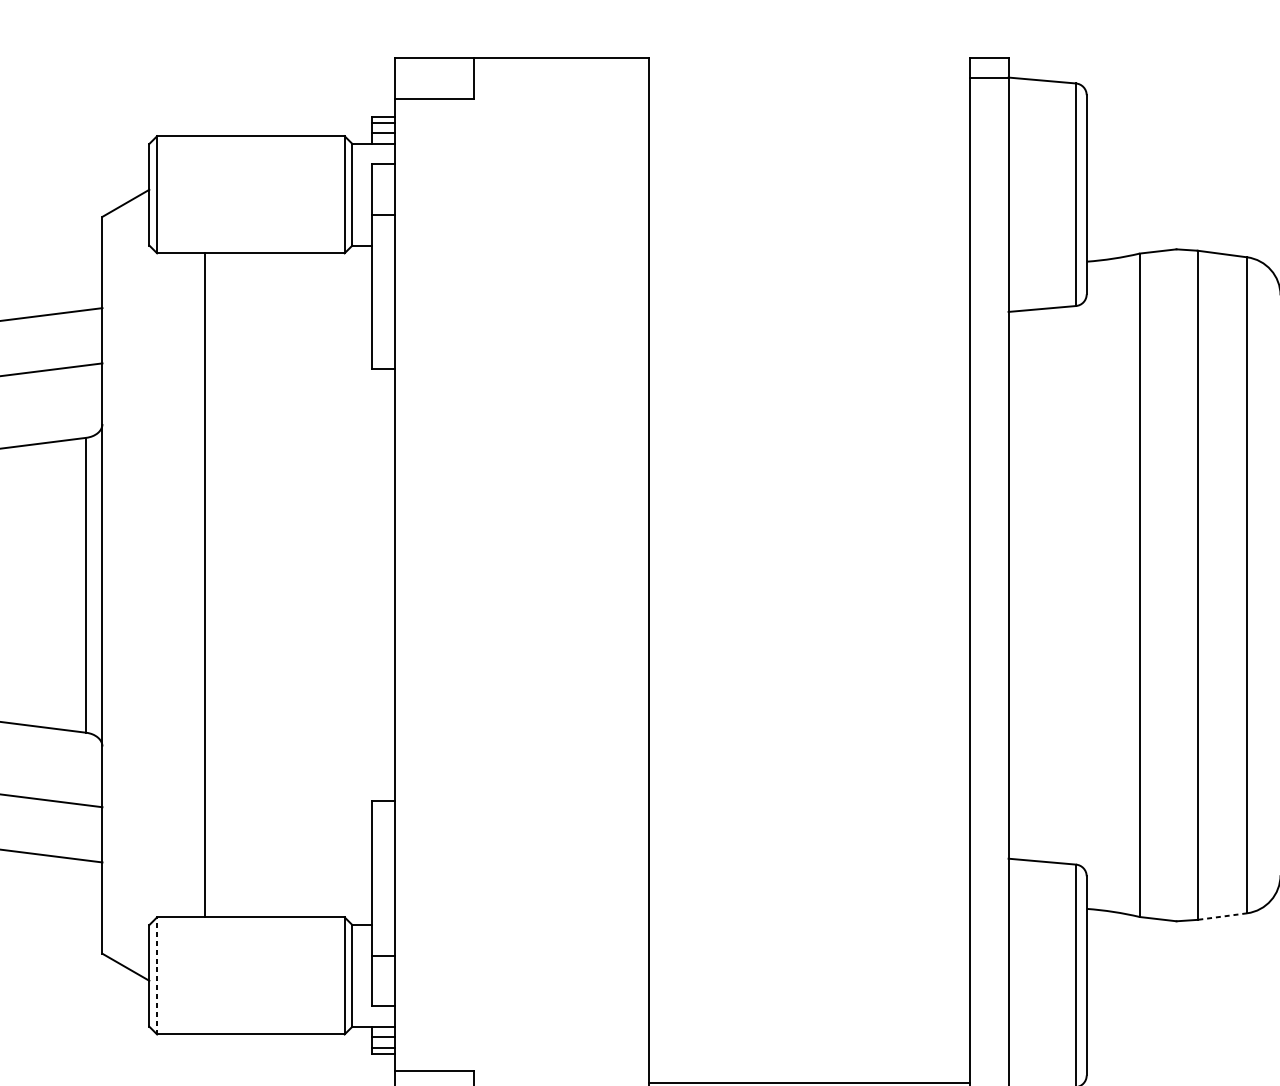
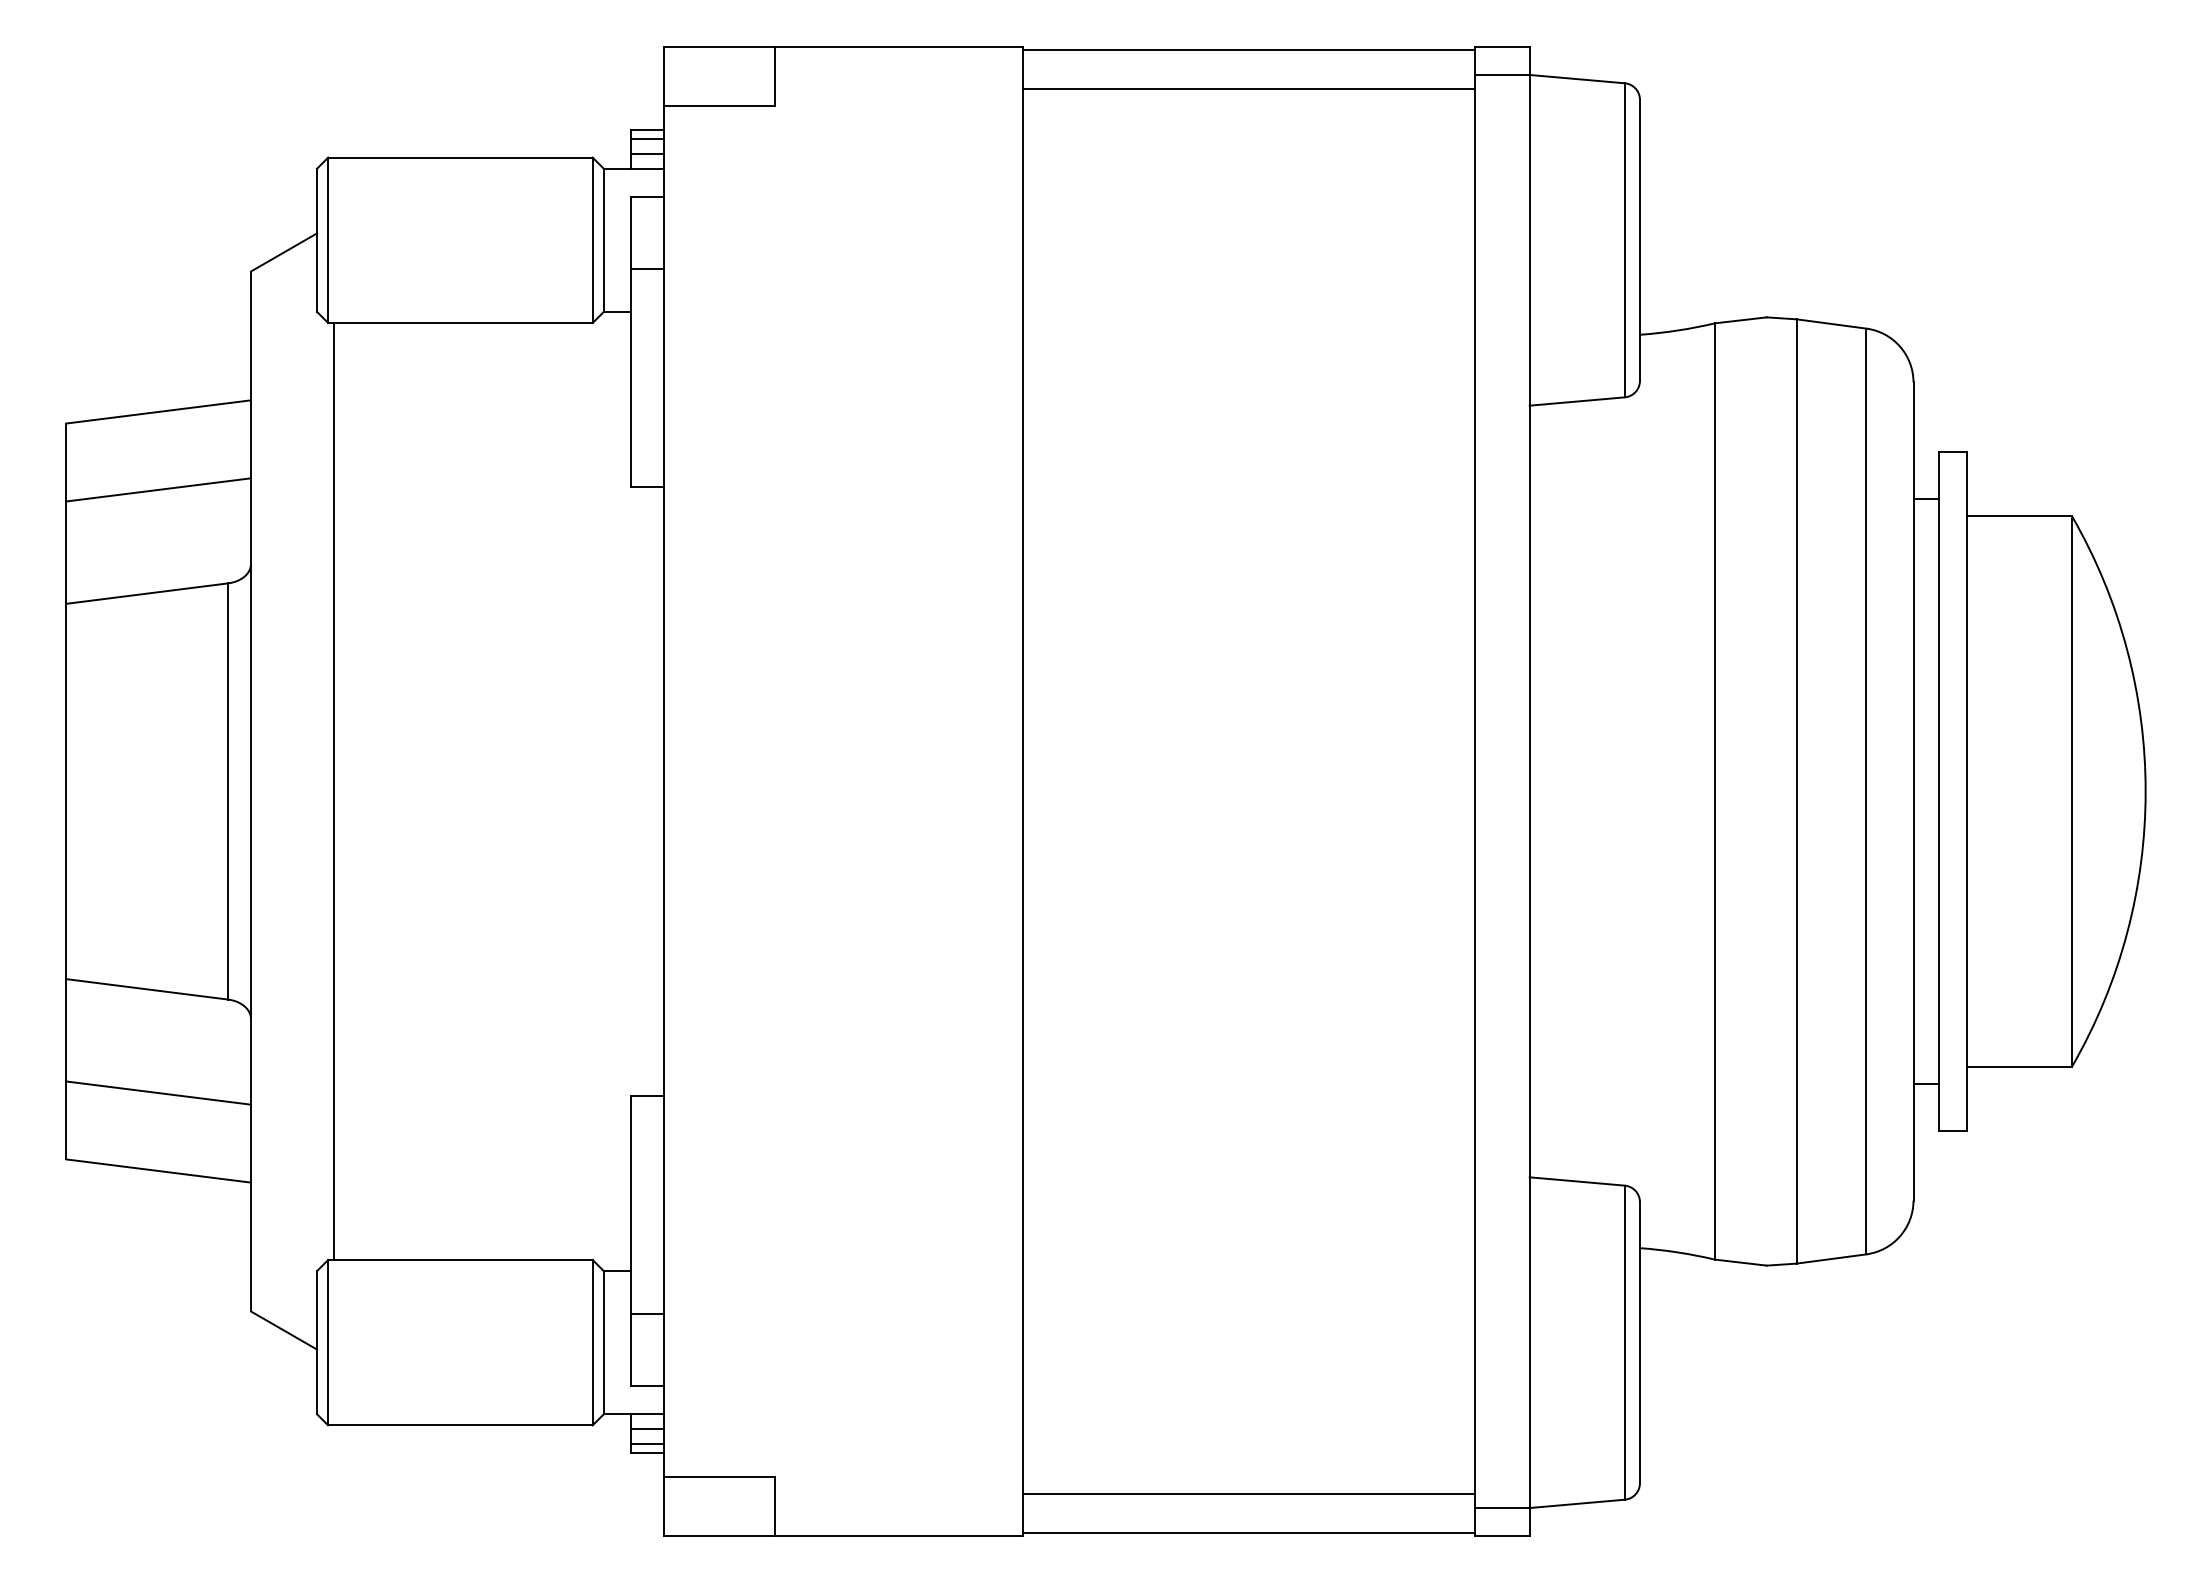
line: (809, 60) -> (1248, 50), added
line: (809, 87) -> (1248, 88), added
line: (204, 585) -> (333, 791), moved
line: (1221, 916) -> (1830, 1259), dashed -> solid
line: (157, 975) -> (328, 1342), dashed -> solid

